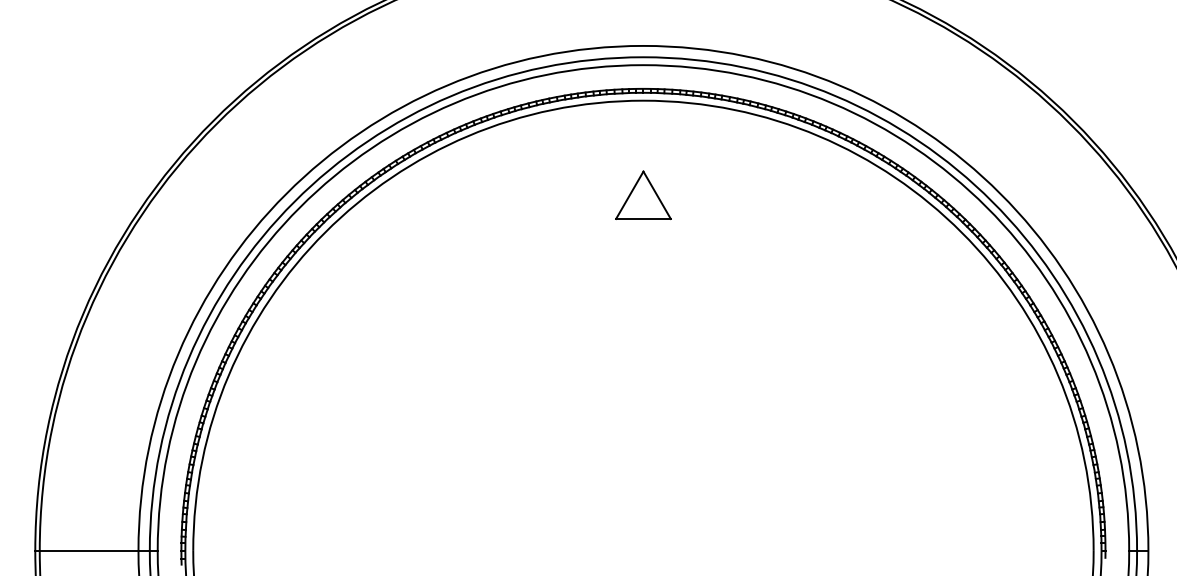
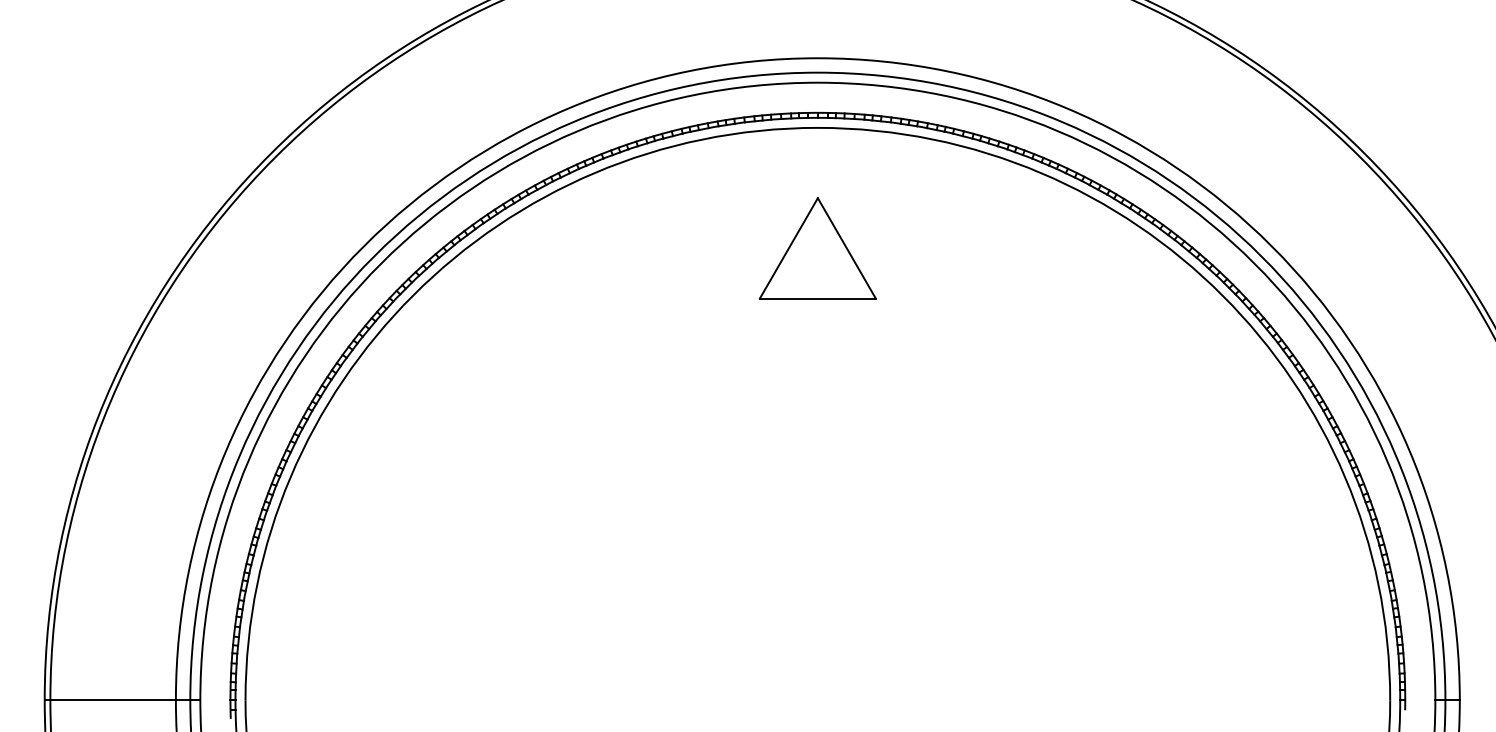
part: (643, 194) -> (817, 247), size x1.67

